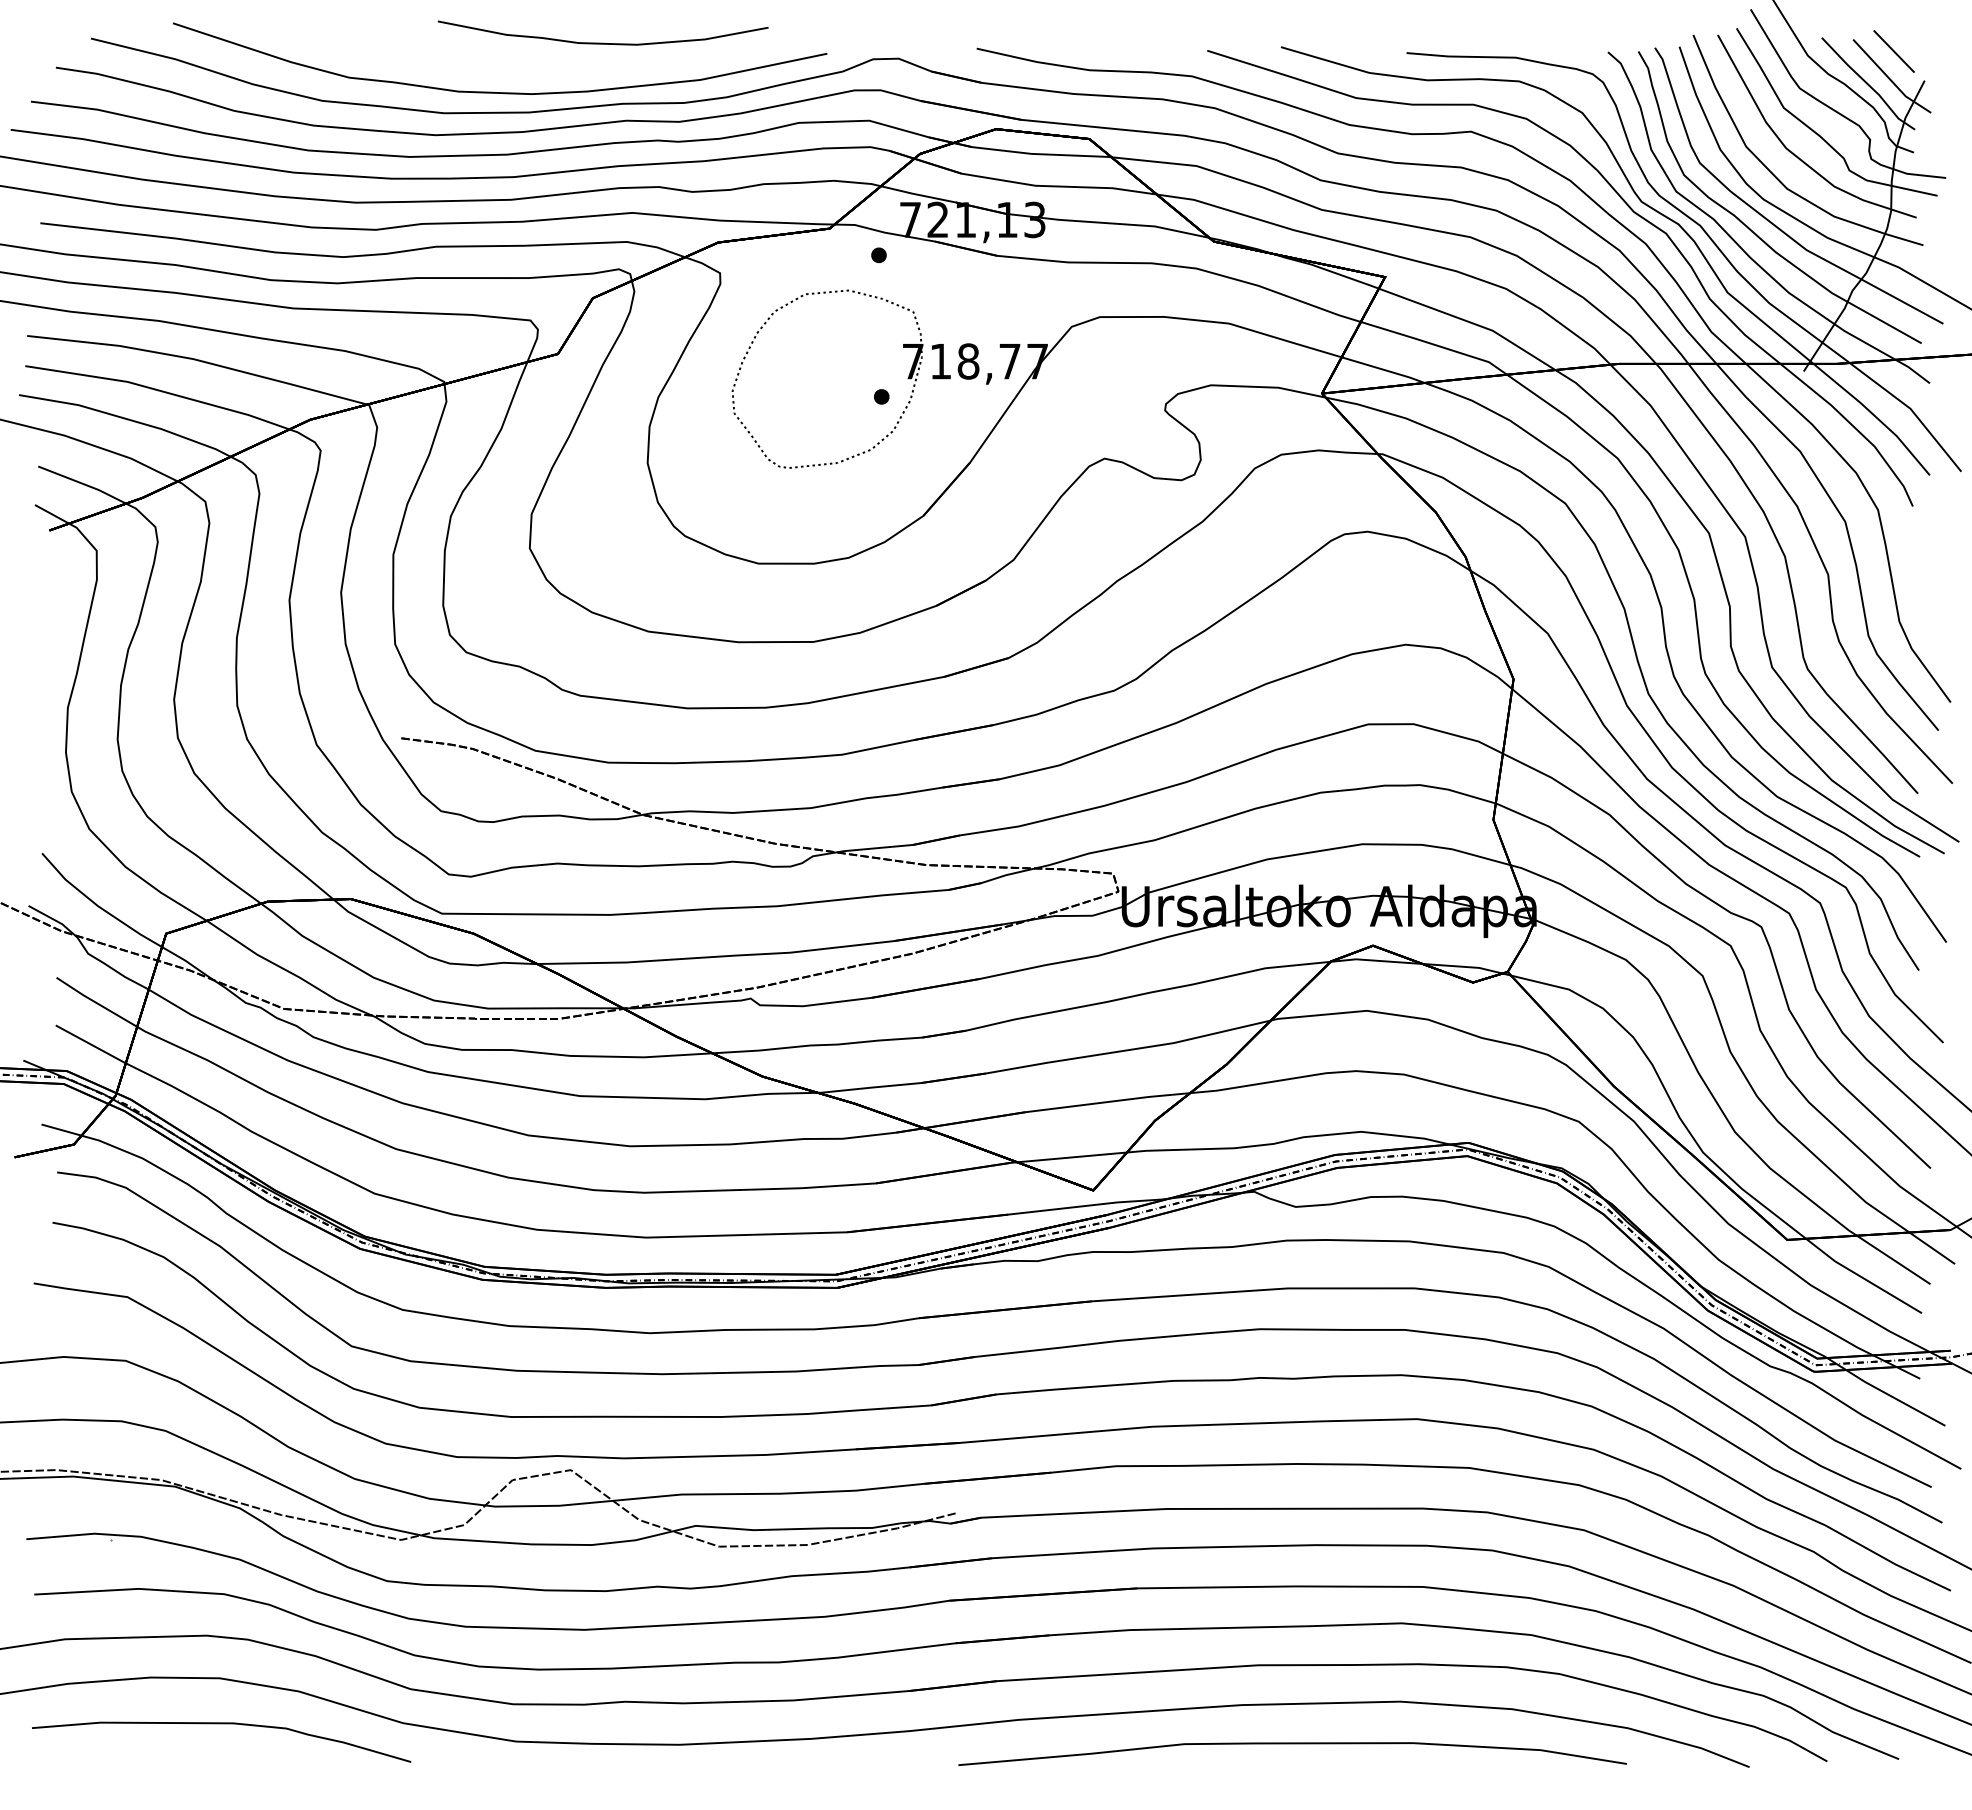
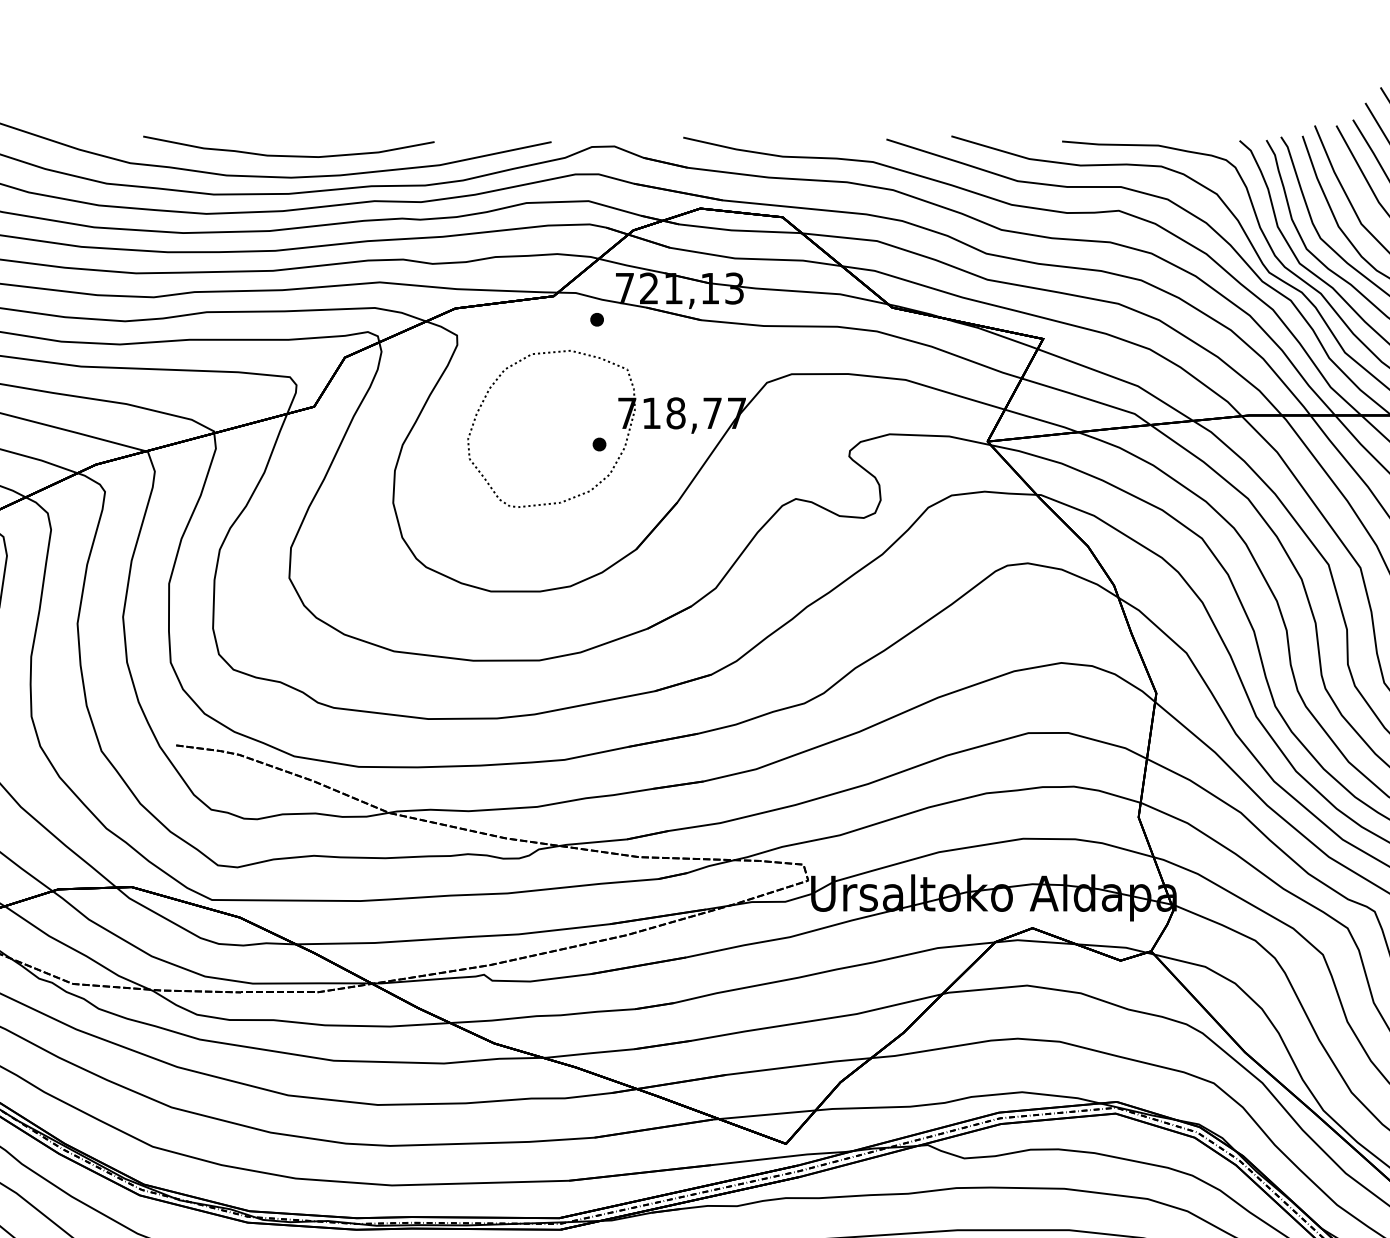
curve: (603, 42) -> (289, 155), moved

